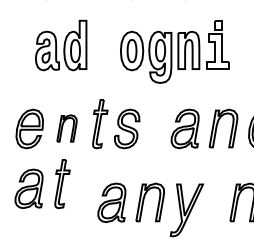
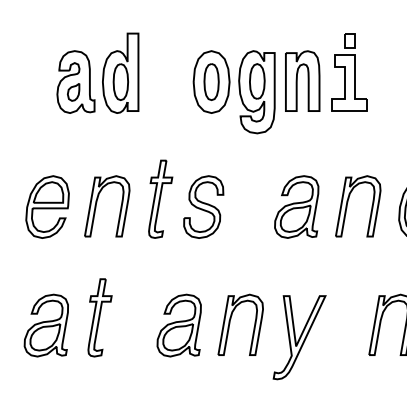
part: (66, 128) -> (106, 206), size x1.43
part: (62, 183) -> (100, 316), moved
part: (28, 188) -> (45, 324), moved

